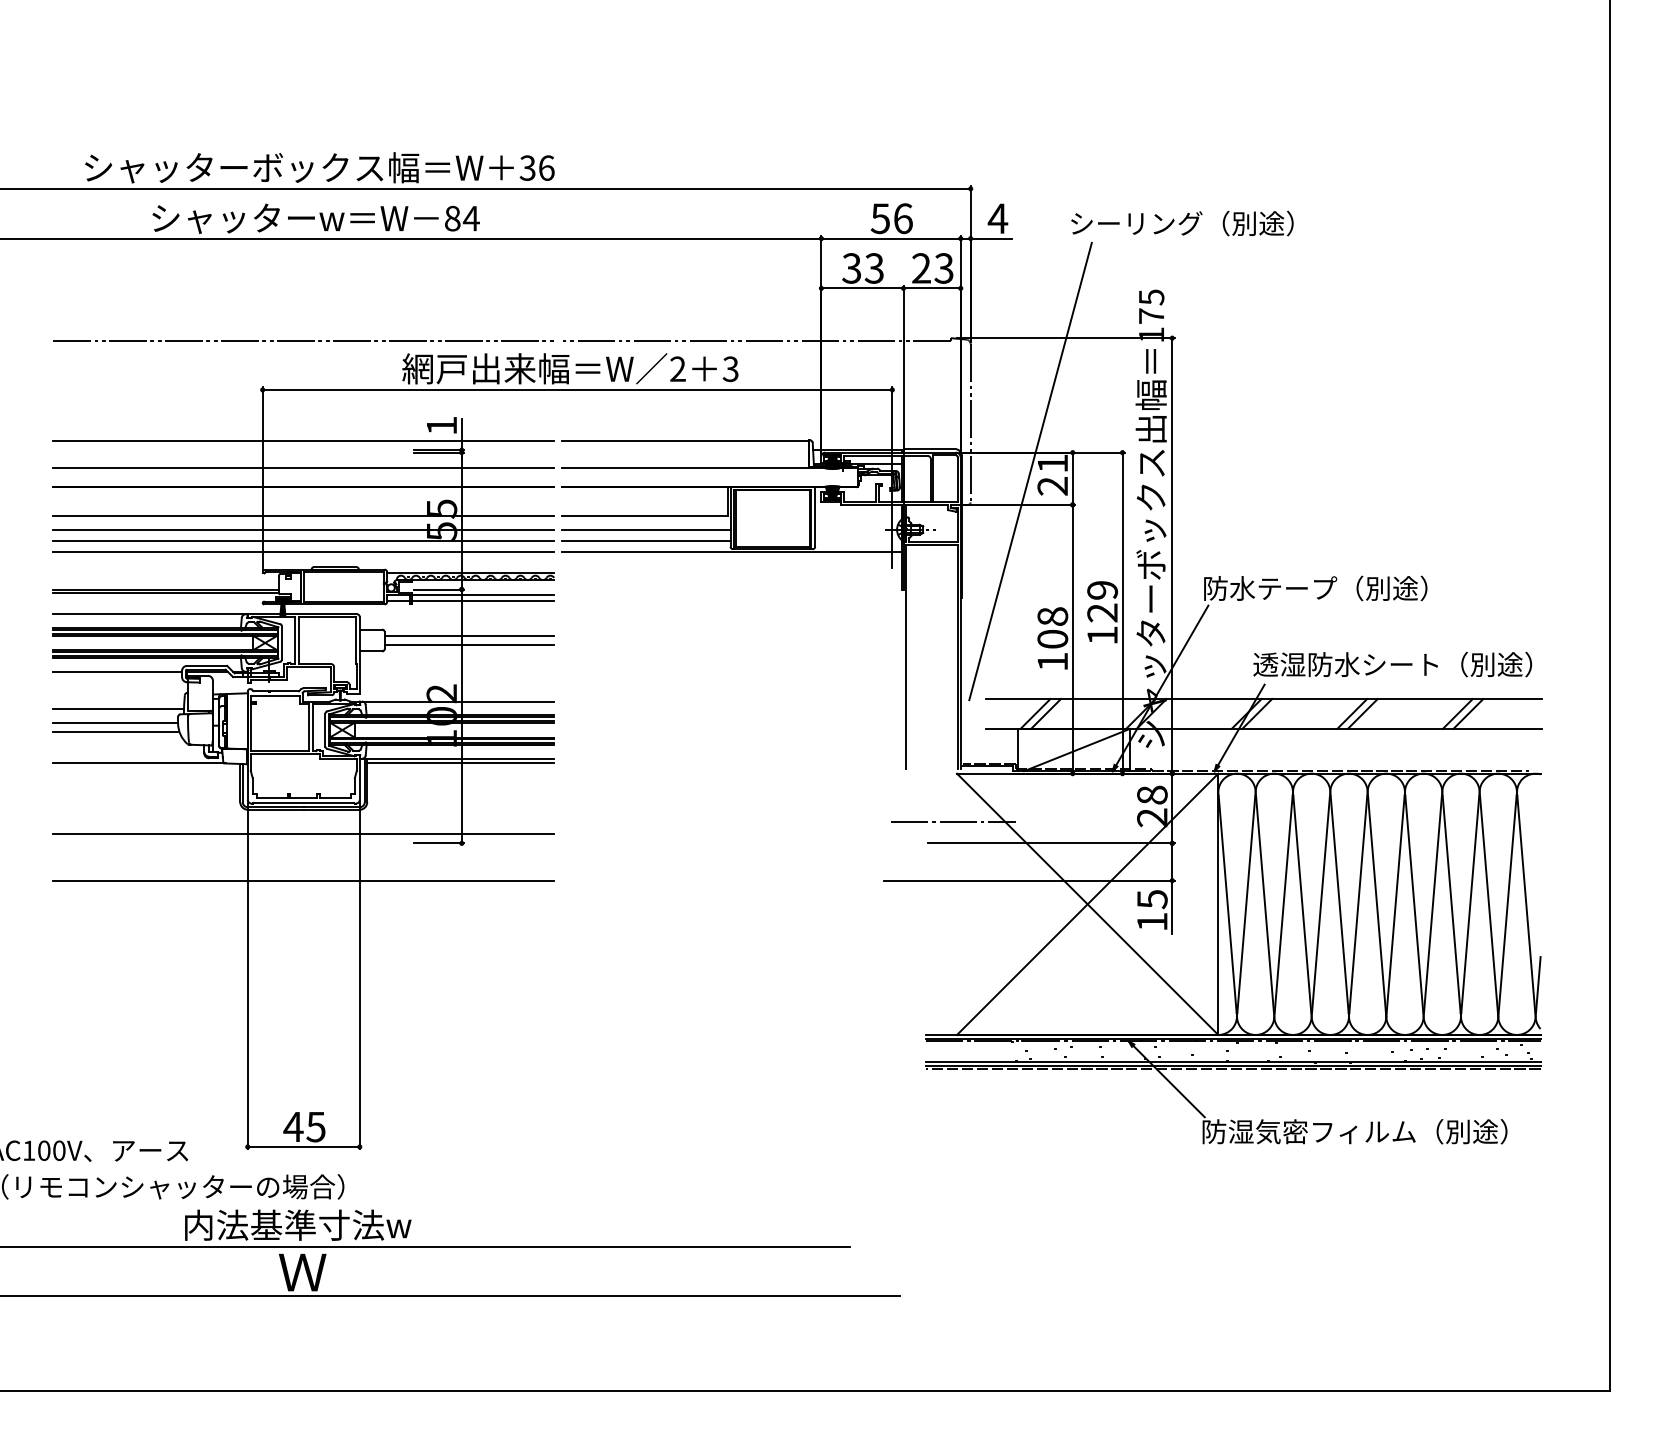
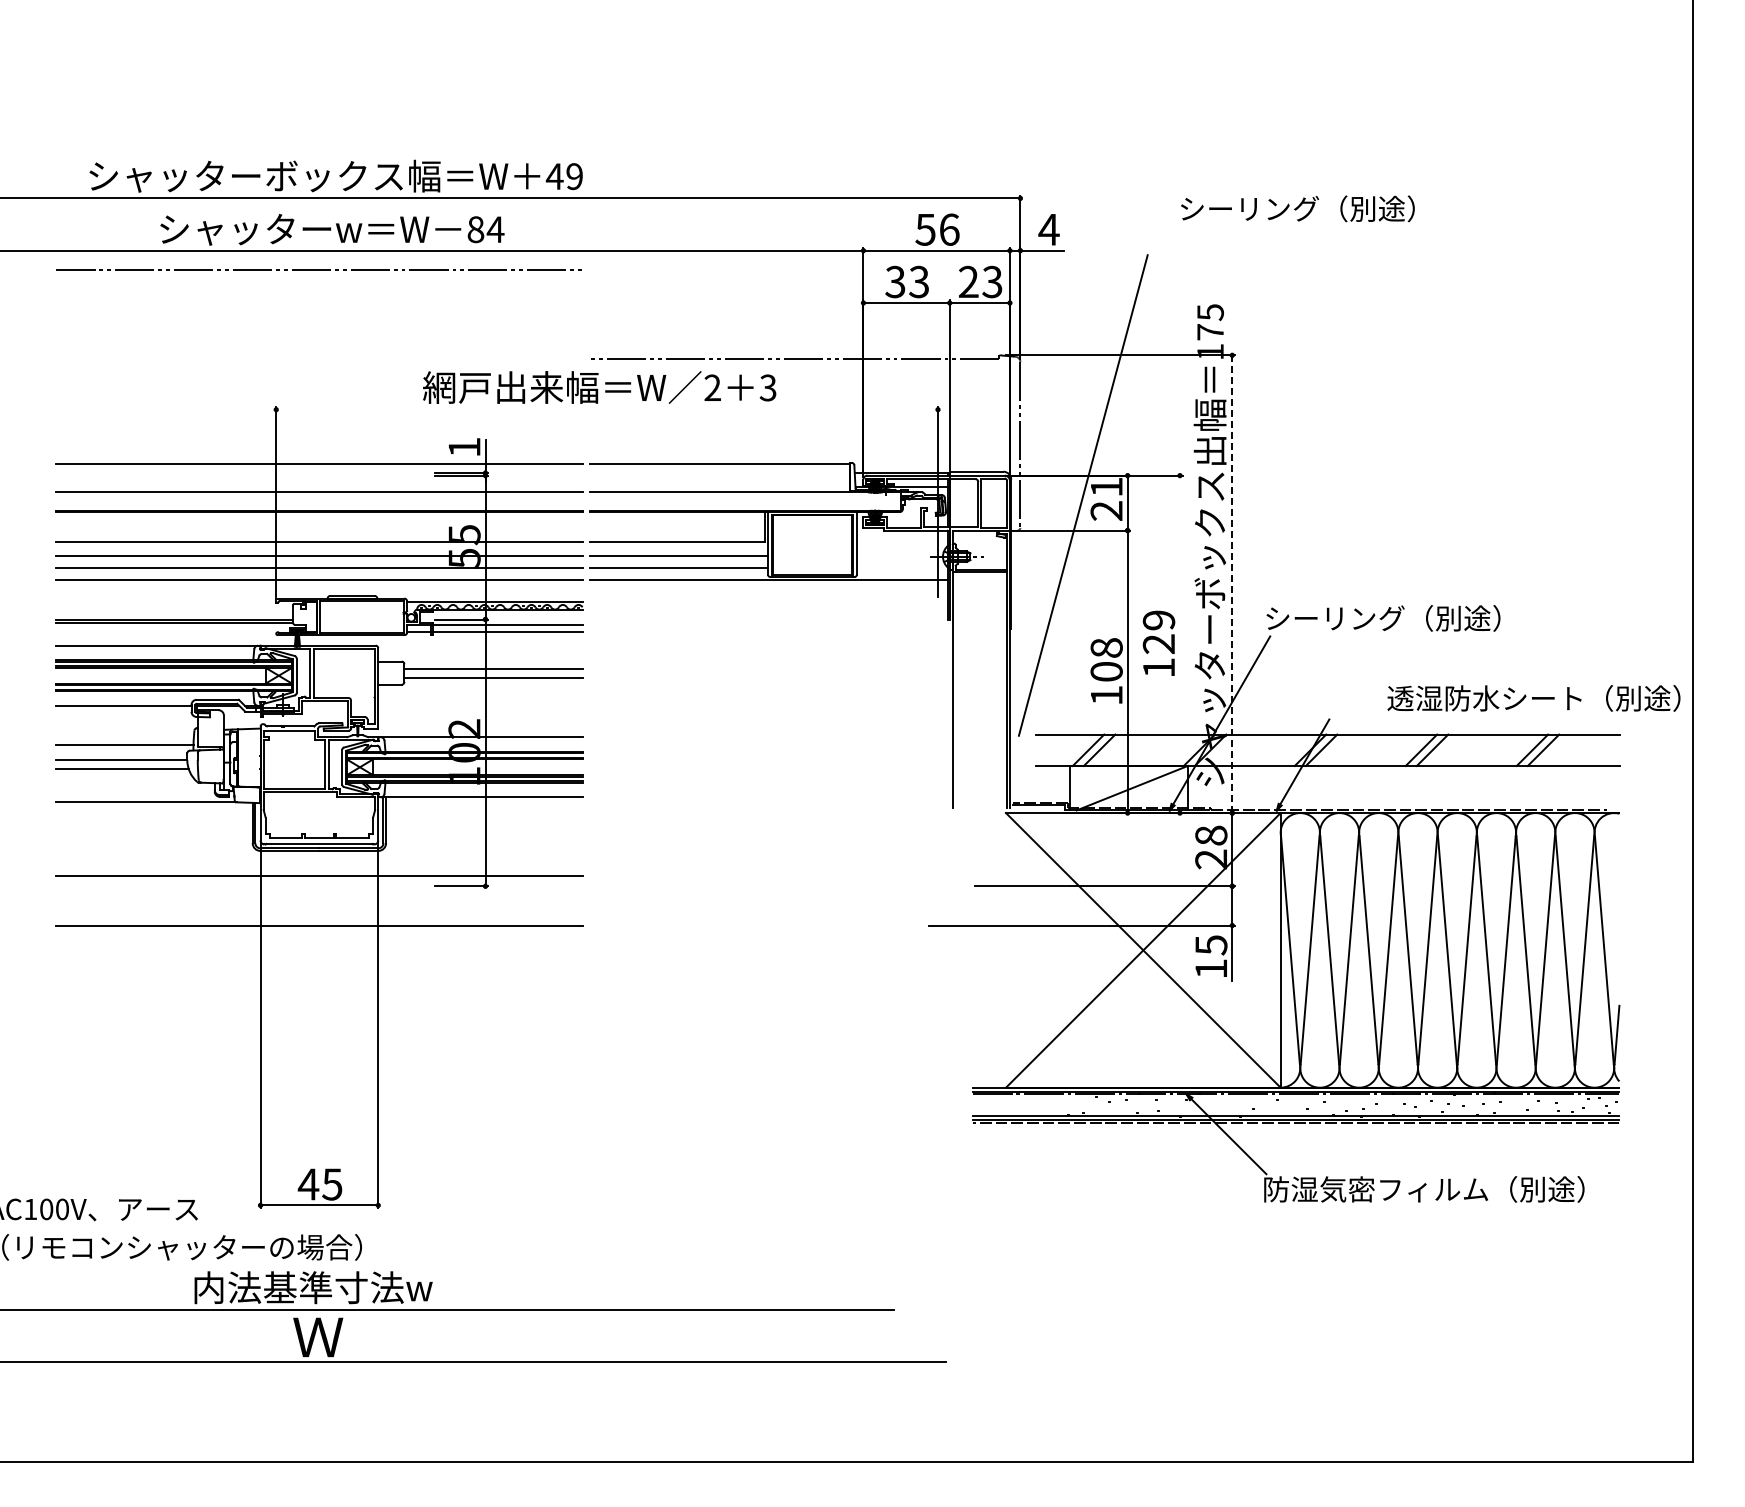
text: (536, 168) -> (564, 176), 36 -> 49
text: (1182, 223) -> (1297, 208), moved
line: (302, 341) -> (318, 269), moved
line: (577, 389) -> (607, 409), removed
line: (1172, 556) -> (1232, 584), solid -> dashed
text: (1270, 588) -> (1335, 618), 防水テープ（別途） -> シーリング（別途）
line: (1122, 613) -> (1179, 644), removed
text: (1392, 664) -> (1533, 698), moved
line: (460, 763) -> (484, 802), removed
line: (952, 822) -> (1001, 864), removed

